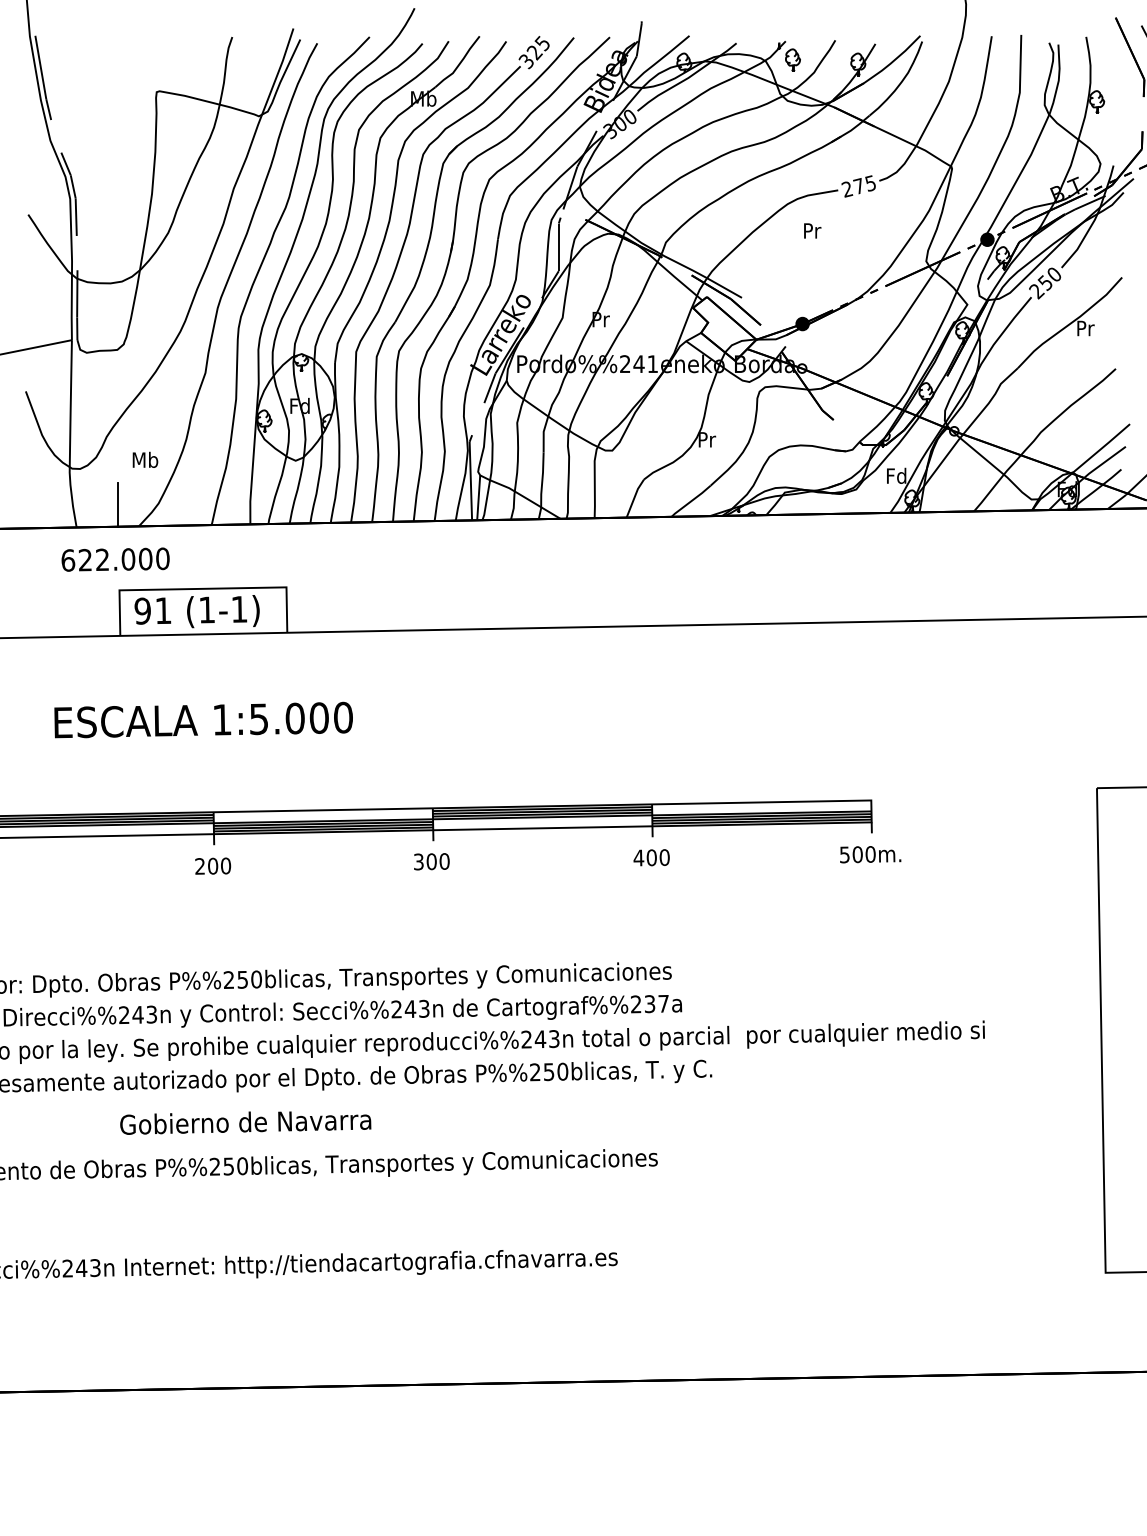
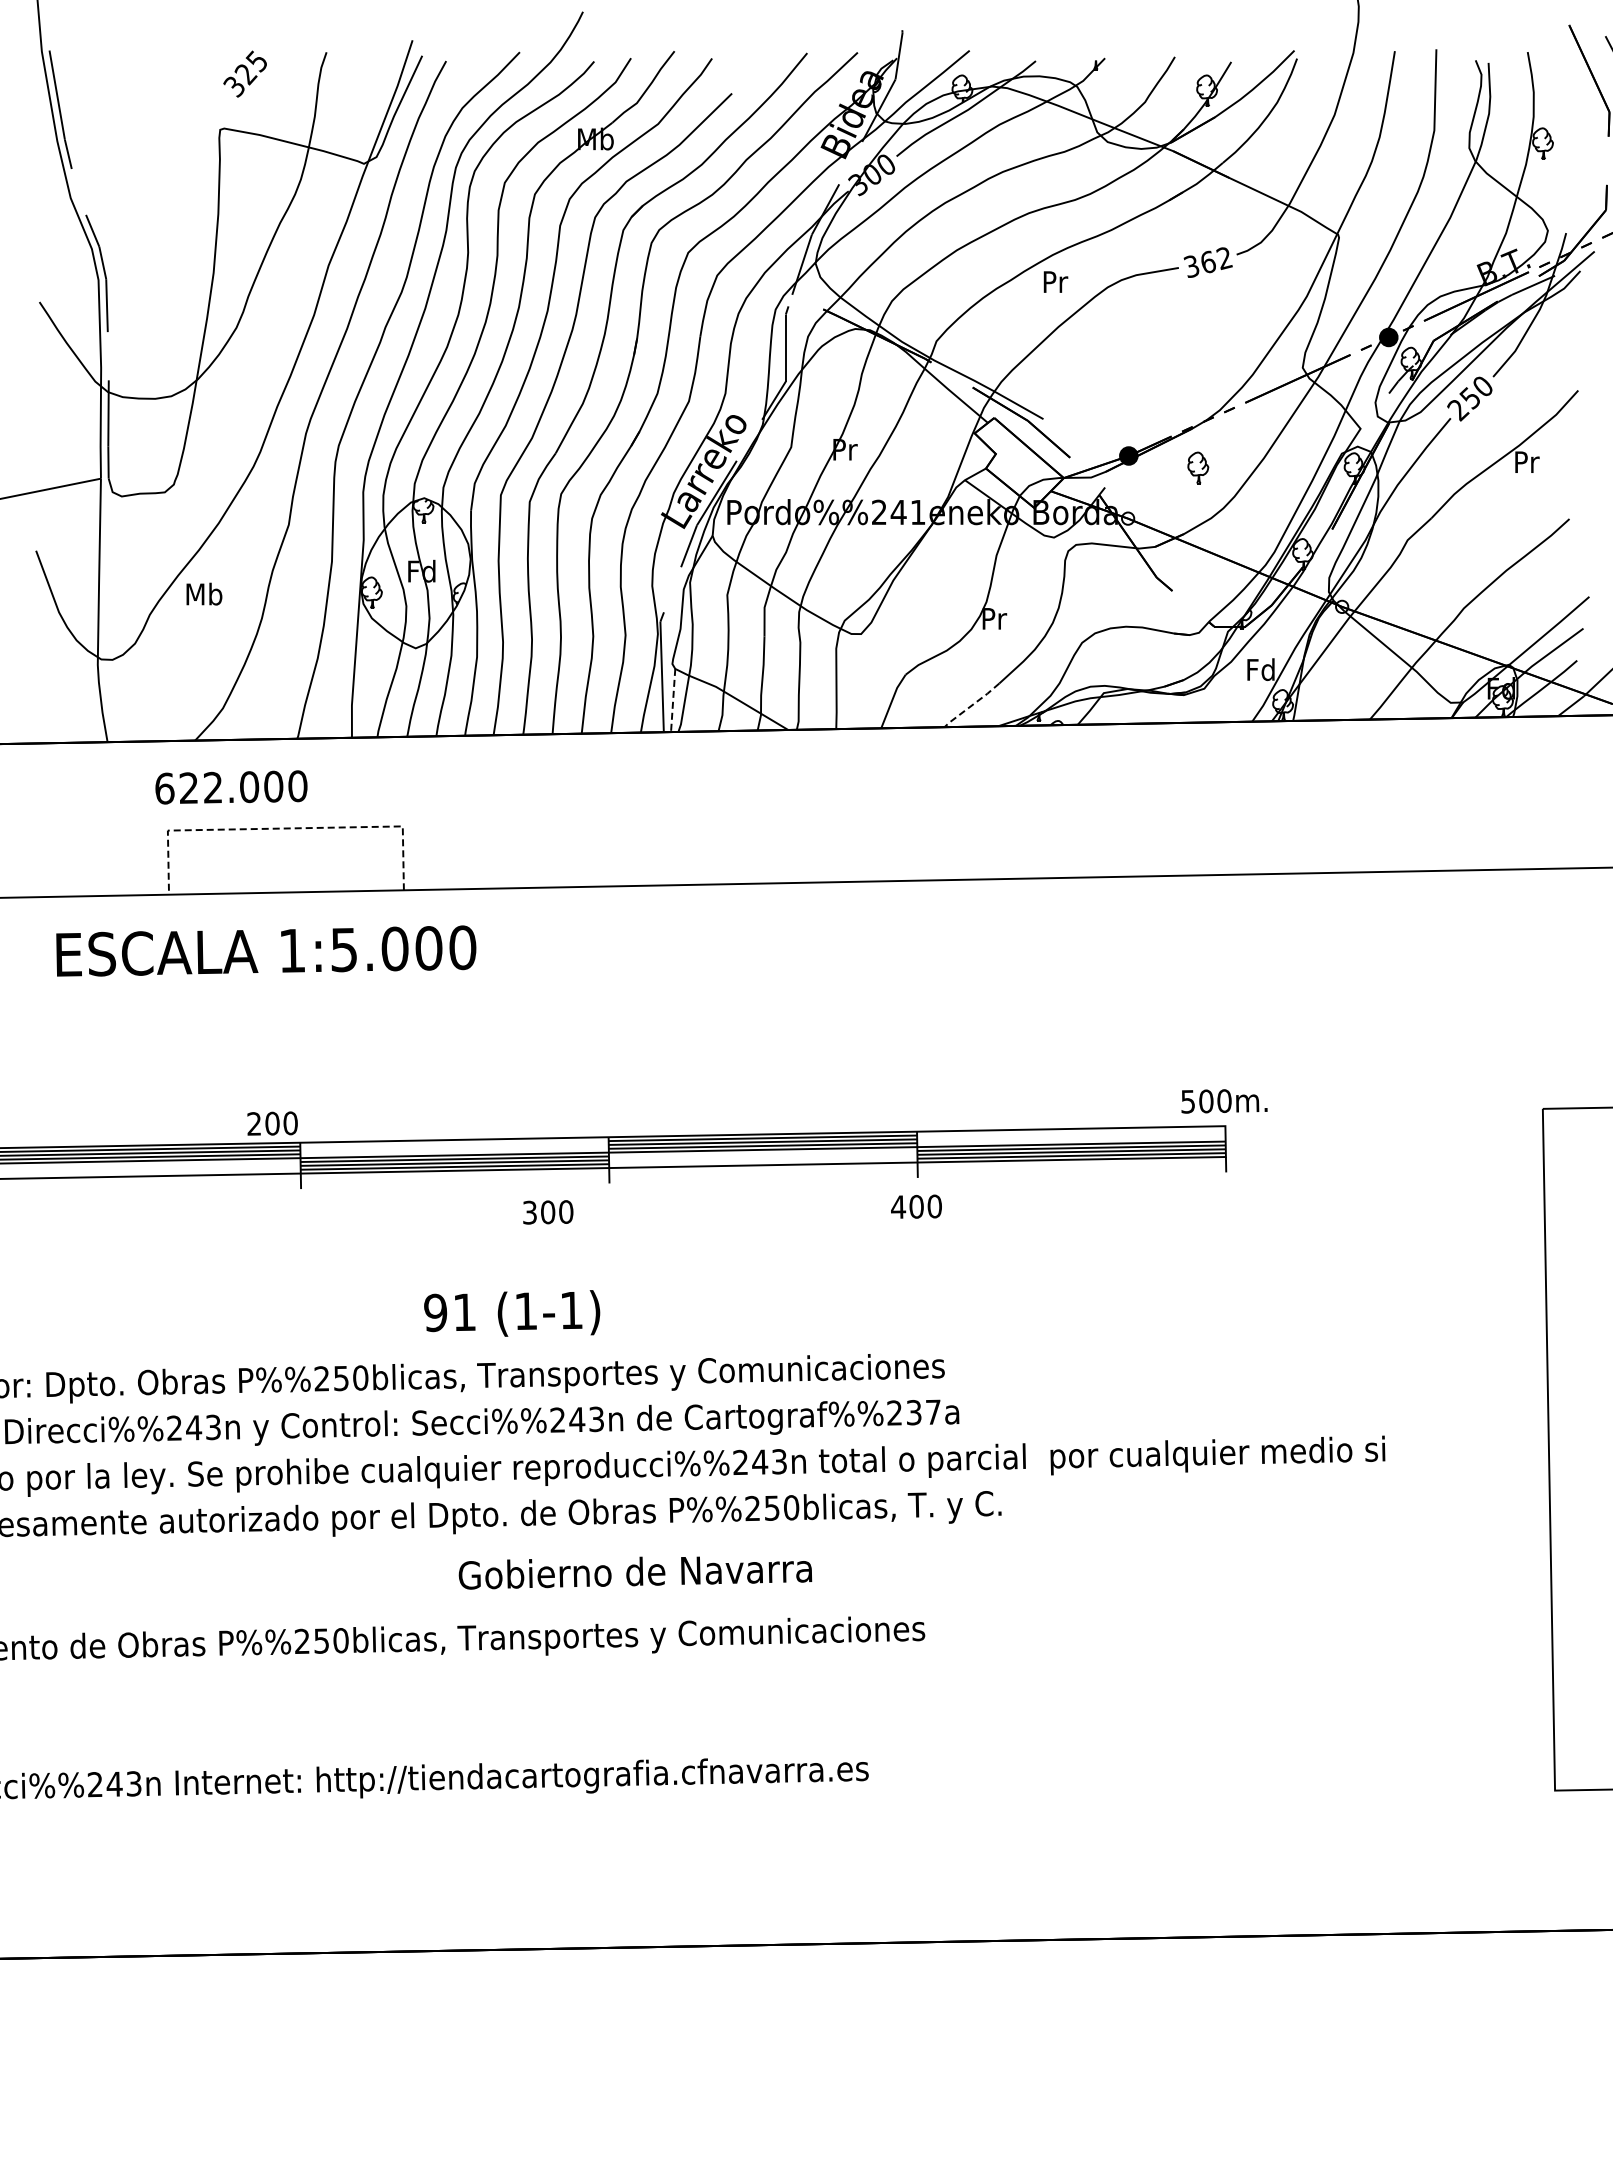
text: (533, 52) -> (244, 73), moved
part: (793, 59) -> (1198, 467), moved
text: (858, 186) -> (1207, 262), 275 -> 362
text: (812, 230) -> (1055, 281), moved
text: (145, 459) -> (204, 593), moved
line: (478, 497) -> (673, 700), solid -> dashed
line: (690, 501) -> (971, 705), solid -> dashed
line: (117, 504) -> (165, 710), removed
text: (115, 559) -> (231, 787), moved
line: (202, 588) -> (284, 828), solid -> dashed
text: (197, 611) -> (512, 1313), moved
text: (203, 719) -> (266, 950), moved
text: (870, 854) -> (1224, 1101), moved
text: (432, 861) -> (548, 1212), moved
text: (213, 866) -> (272, 1123), moved
text: (245, 1122) -> (635, 1572), moved

